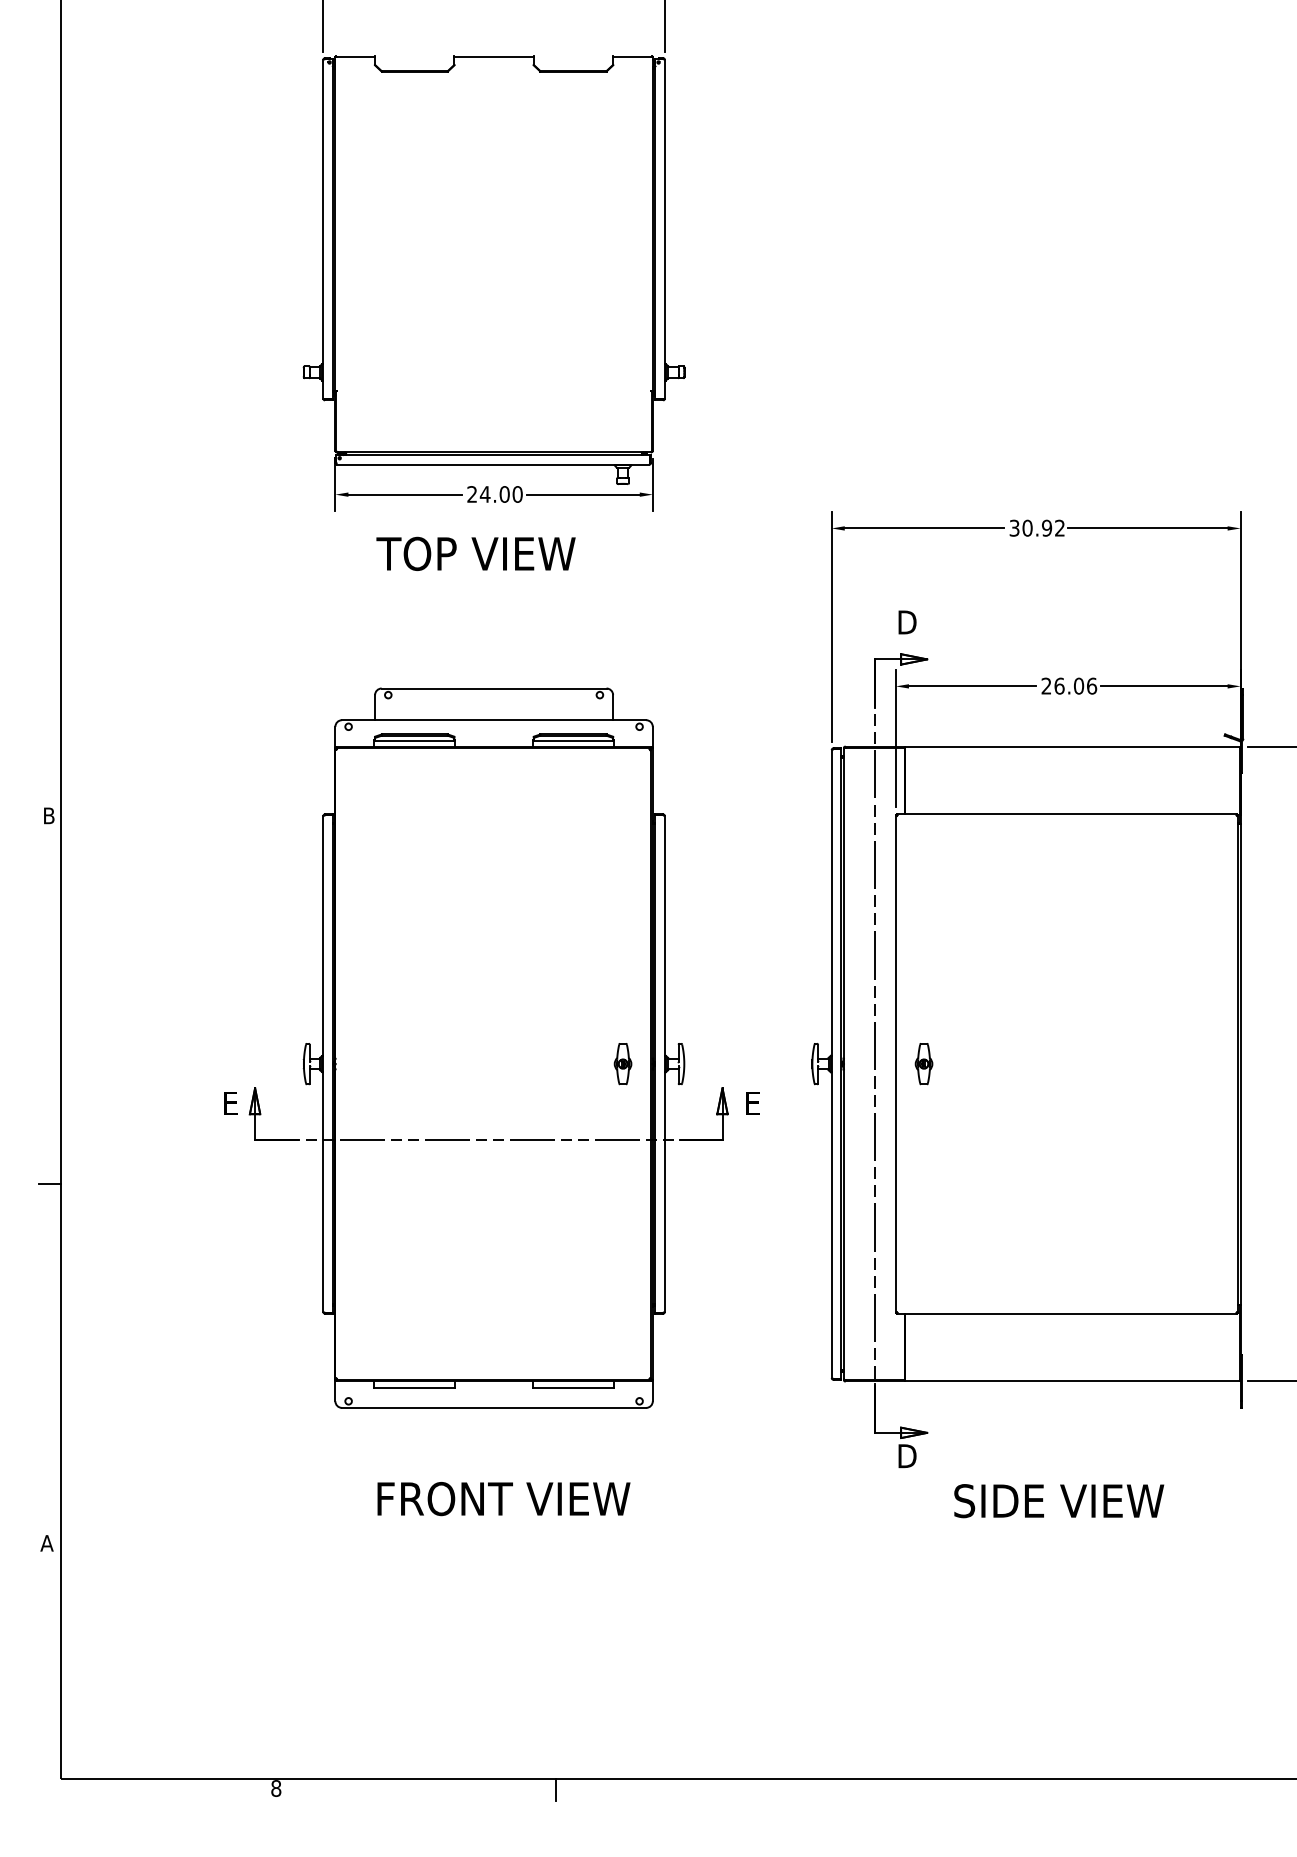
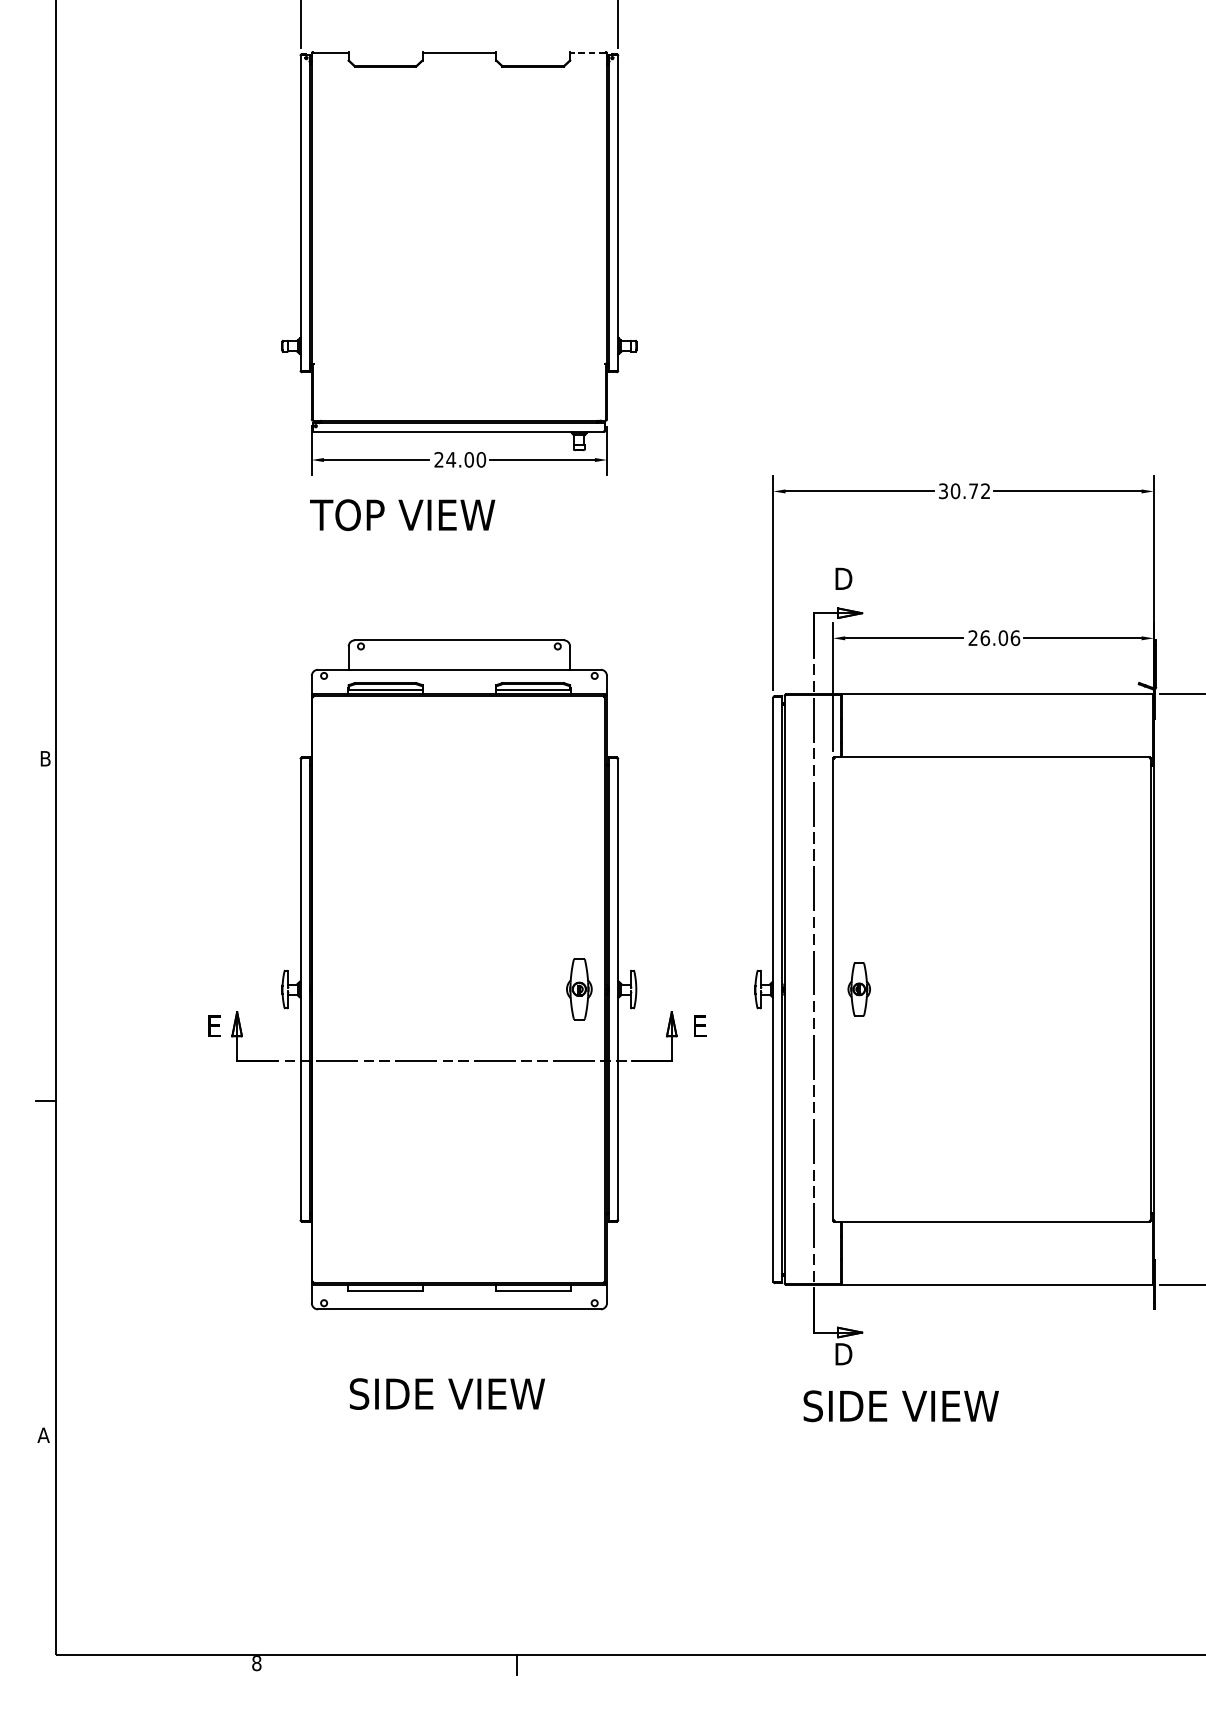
line: (632, 56) -> (588, 52), solid -> dashed
text: (1047, 527) -> (974, 490), 30.92 -> 30.72
text: (475, 553) -> (402, 514), moved
part: (622, 1064) -> (578, 989), size x1.6
part: (923, 1064) -> (858, 989), size x1.4
text: (503, 1498) -> (468, 1393), FRONT VIEW -> SIDE VIEW
text: (1059, 1501) -> (901, 1406), moved

